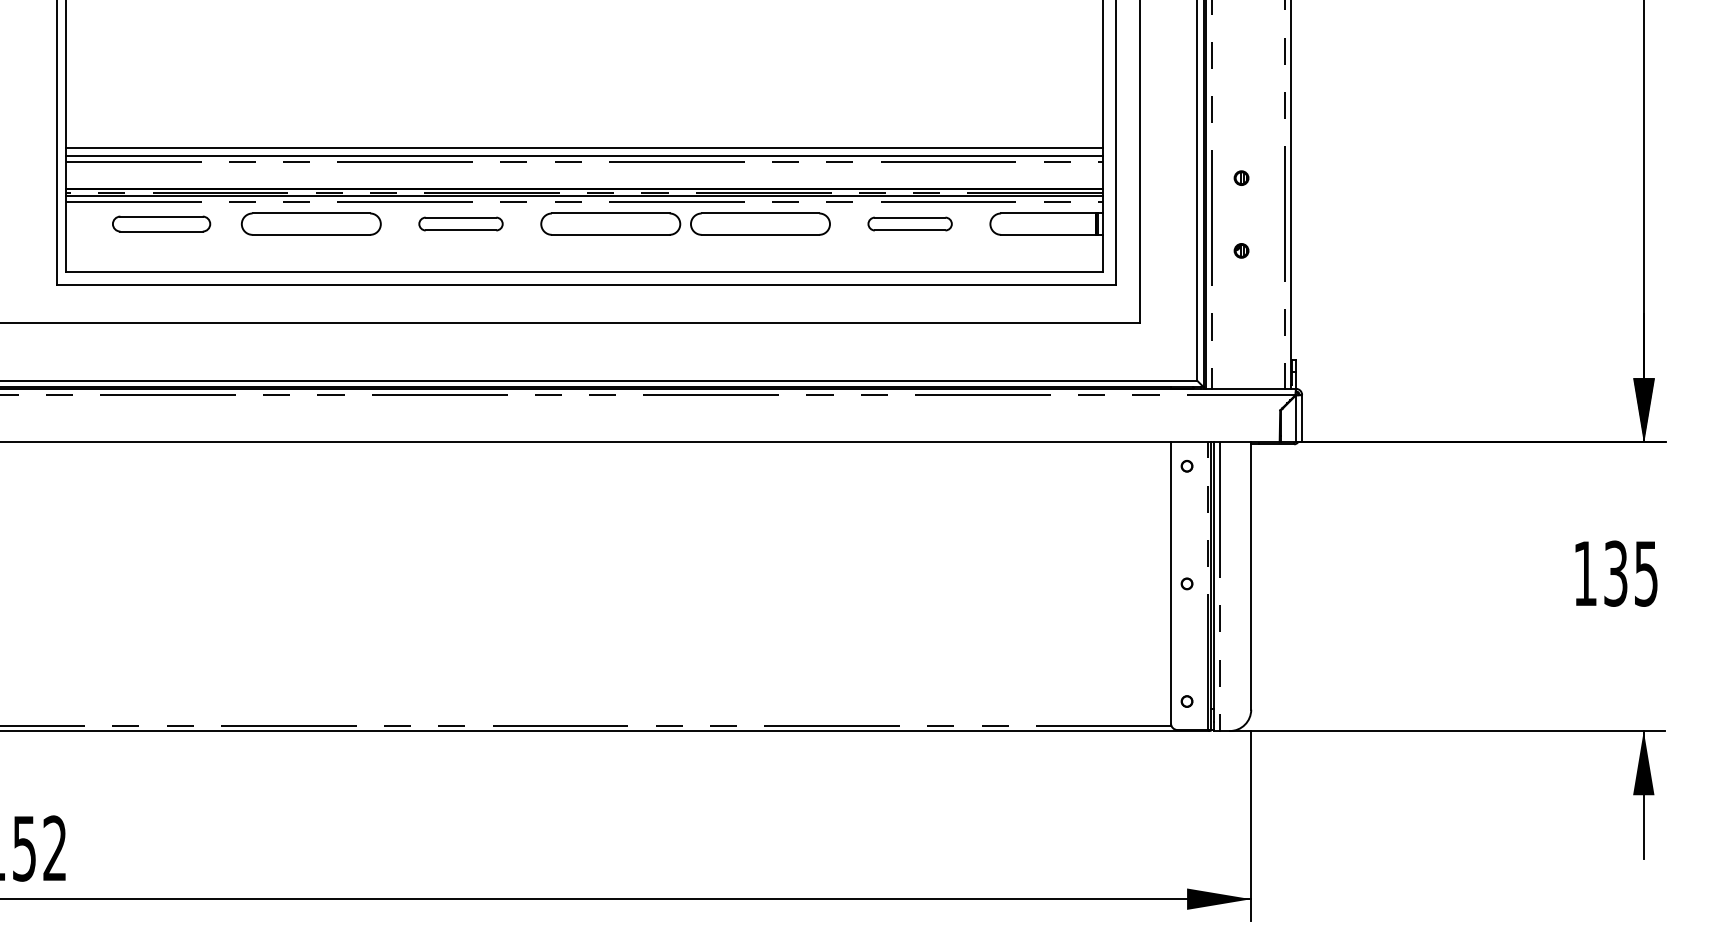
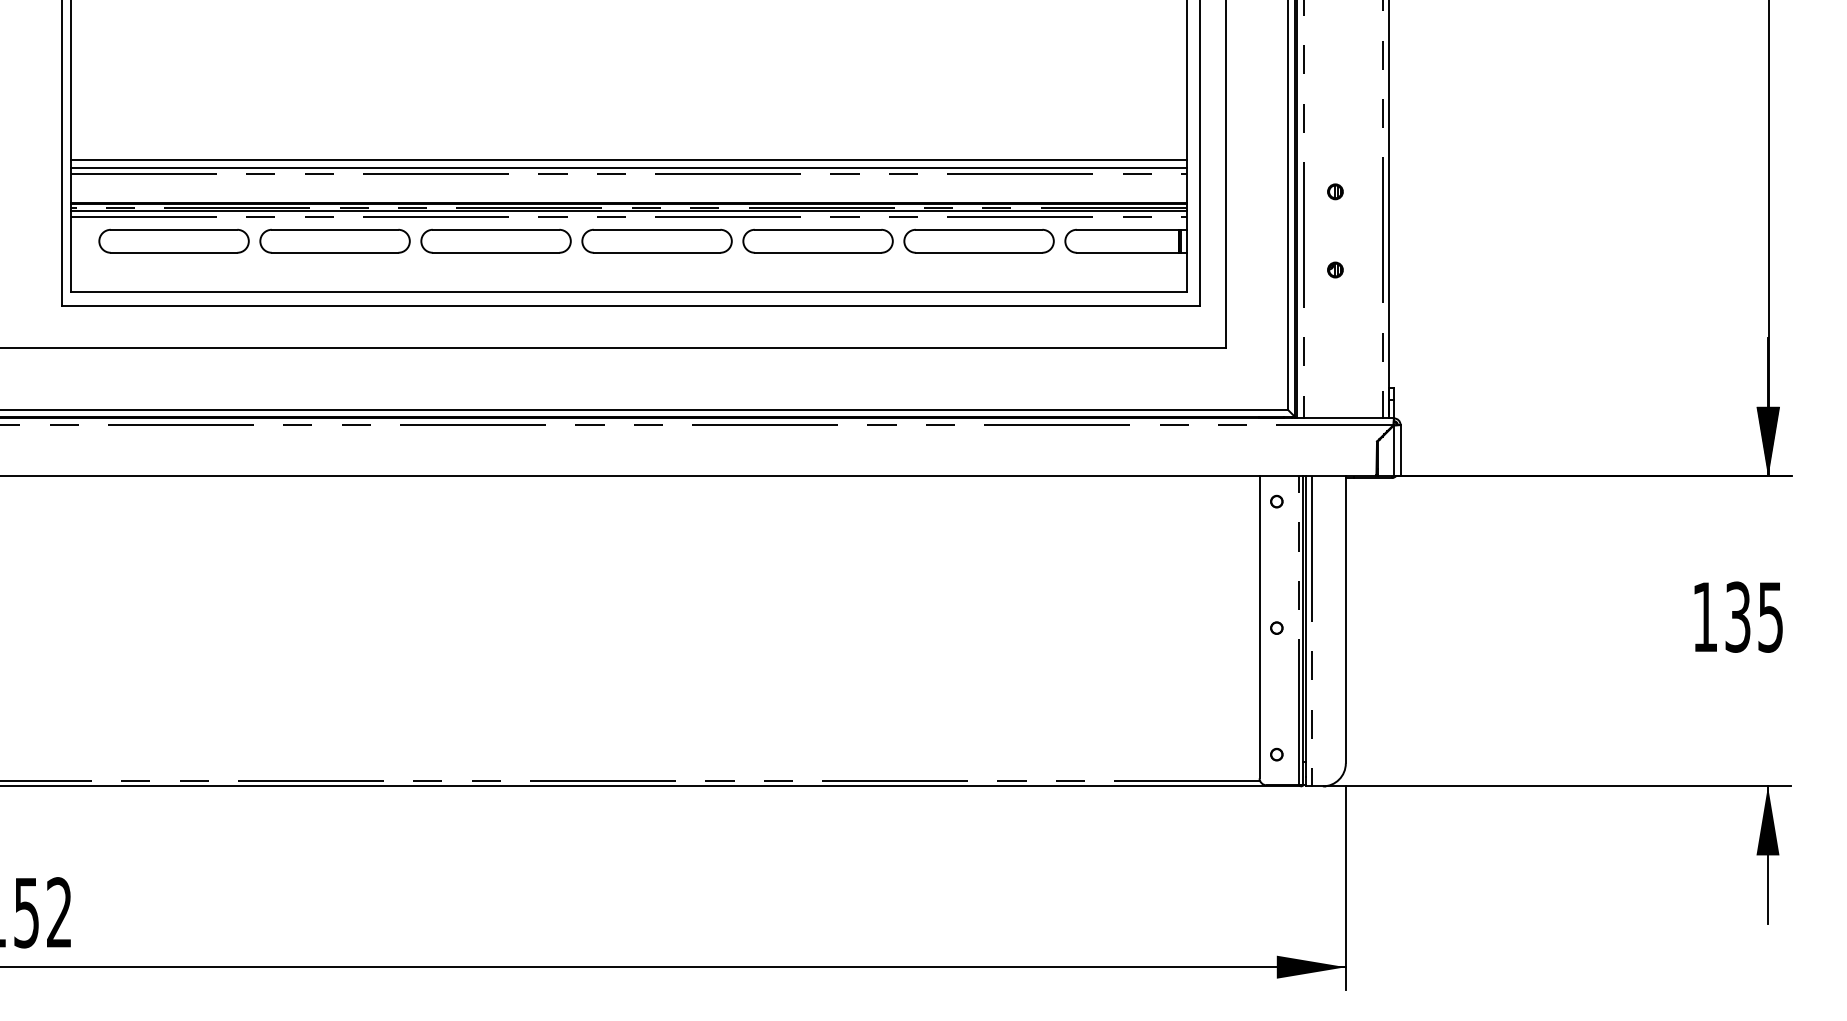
part: (161, 223) -> (173, 240), size x1.43
part: (460, 223) -> (495, 240), size x1.67
part: (909, 223) -> (978, 240), size x1.67

